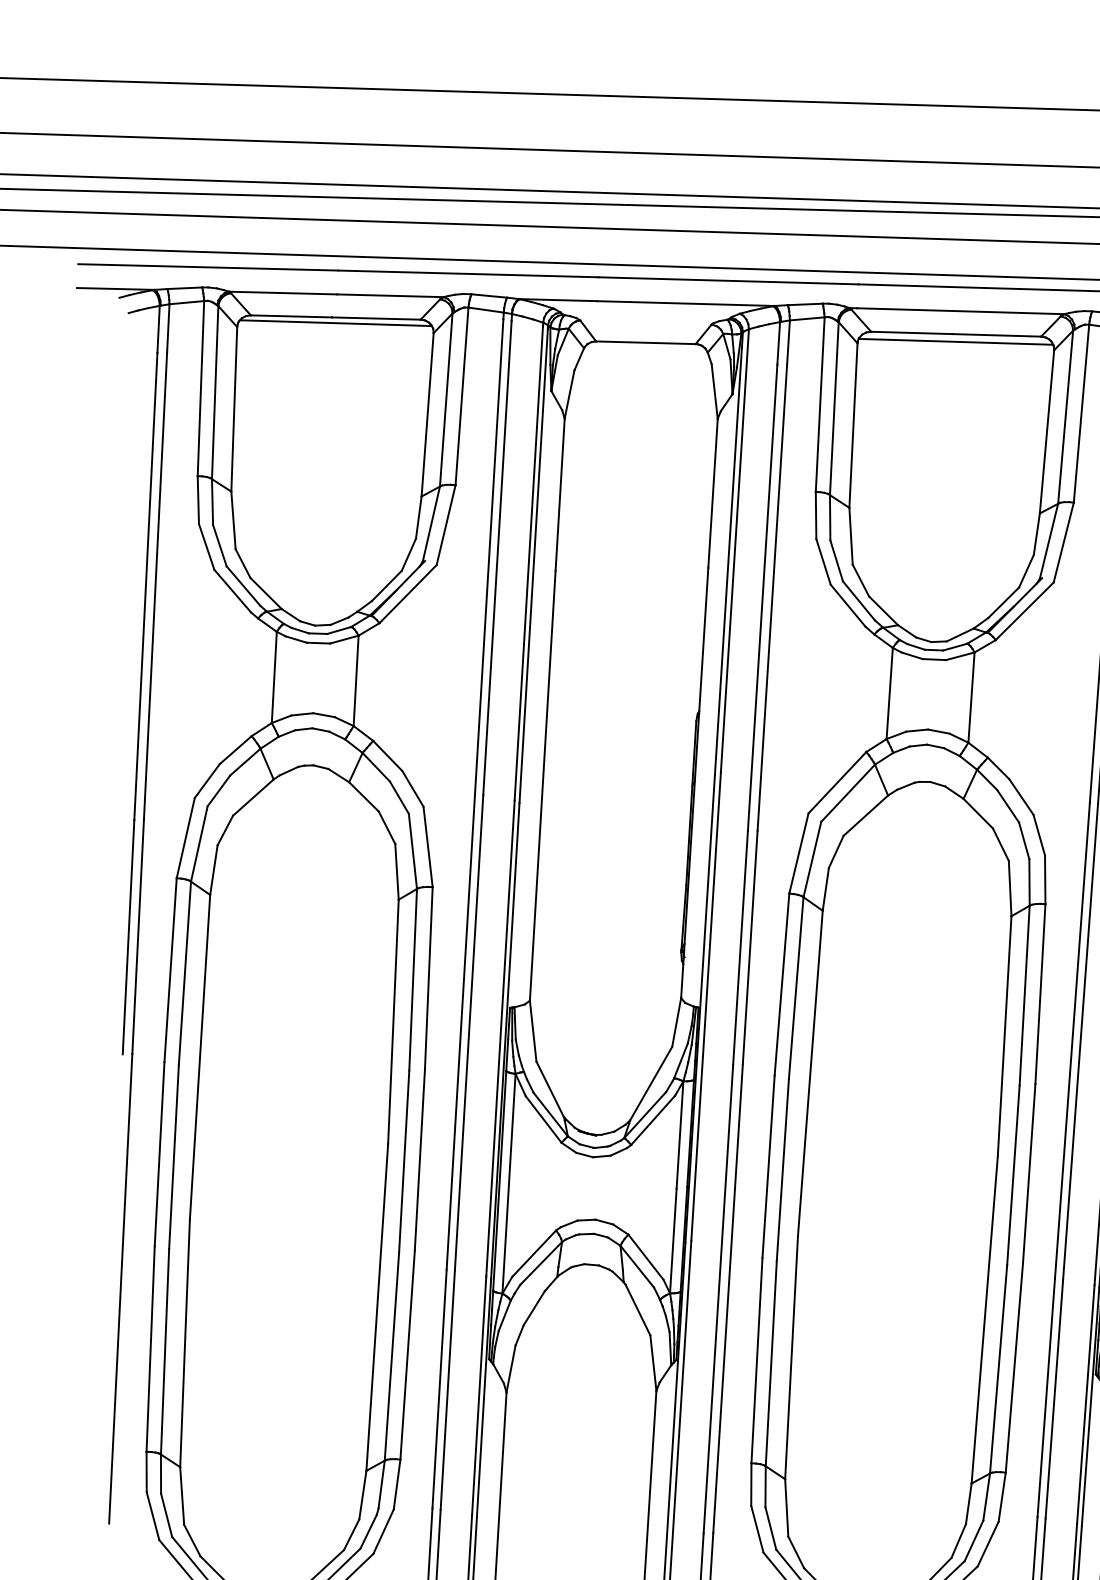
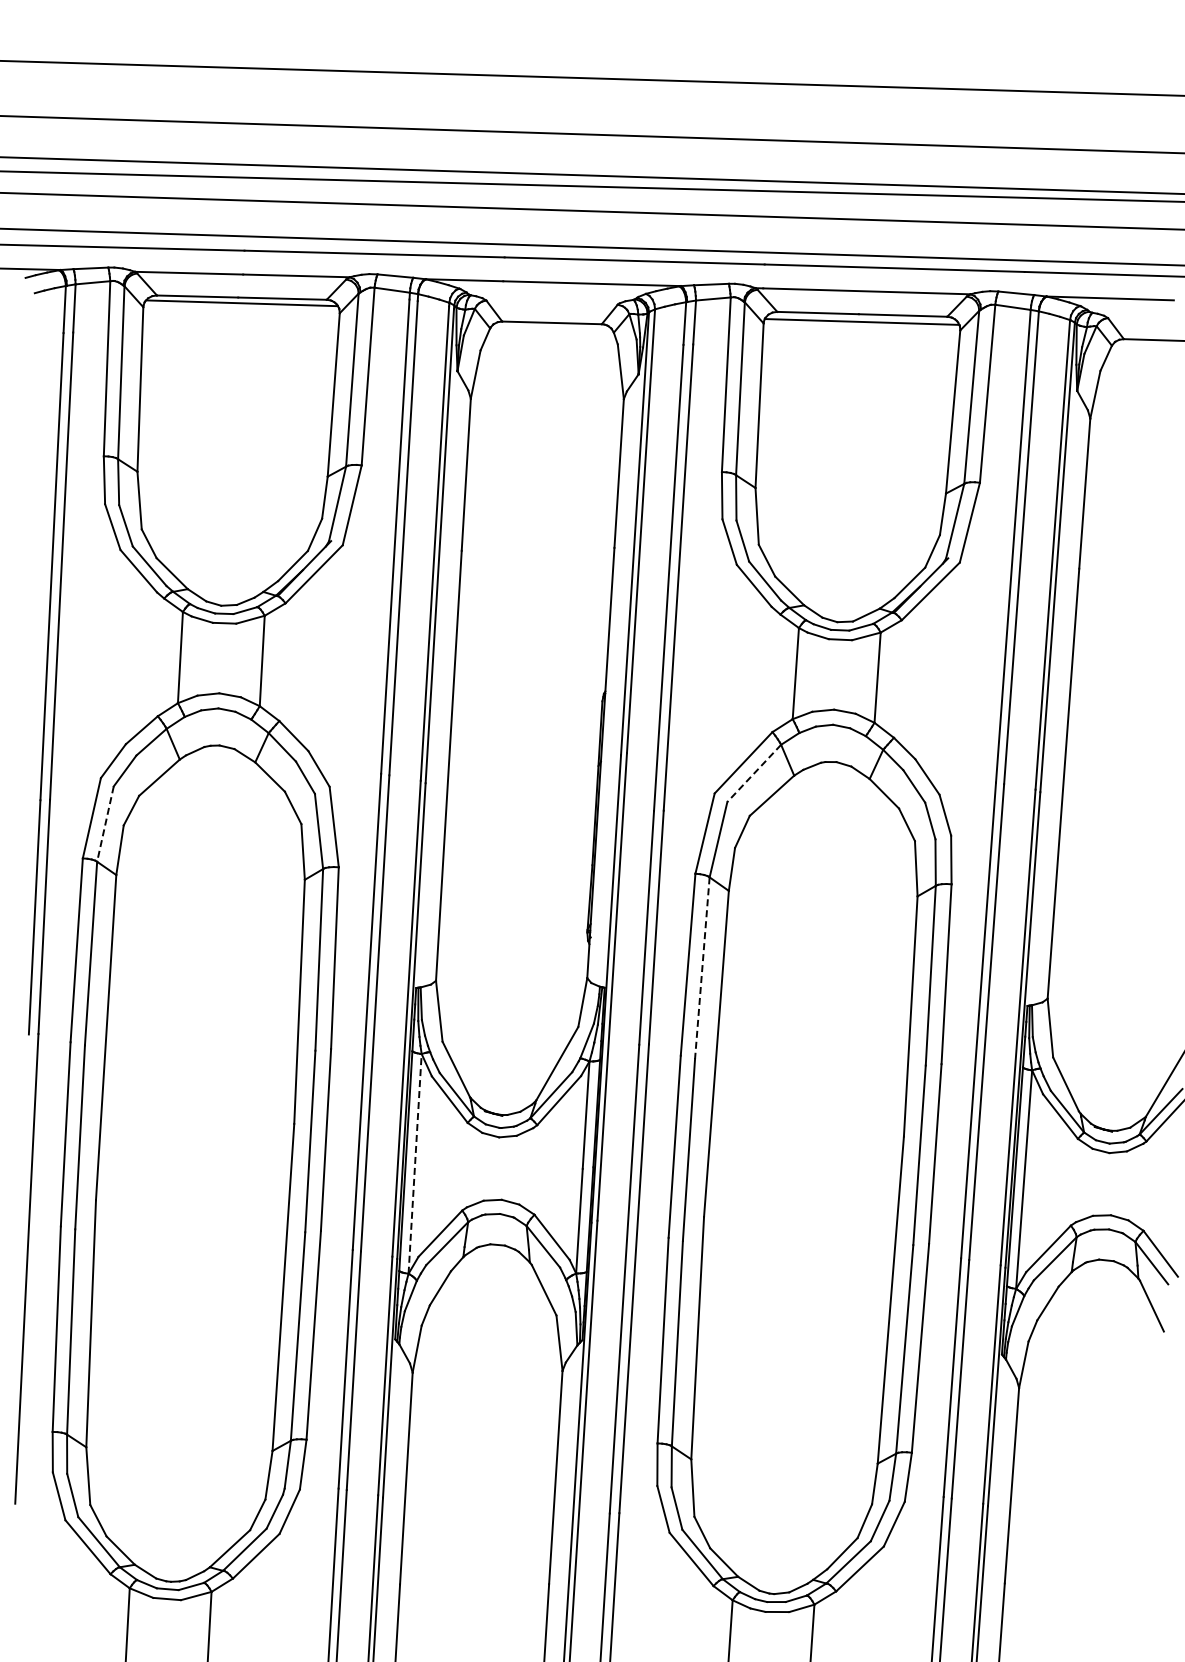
line: (847, 793) -> (753, 773), solid -> dashed
line: (199, 844) -> (105, 824), solid -> dashed
line: (796, 988) -> (702, 968), solid -> dashed
line: (509, 1183) -> (415, 1163), solid -> dashed

